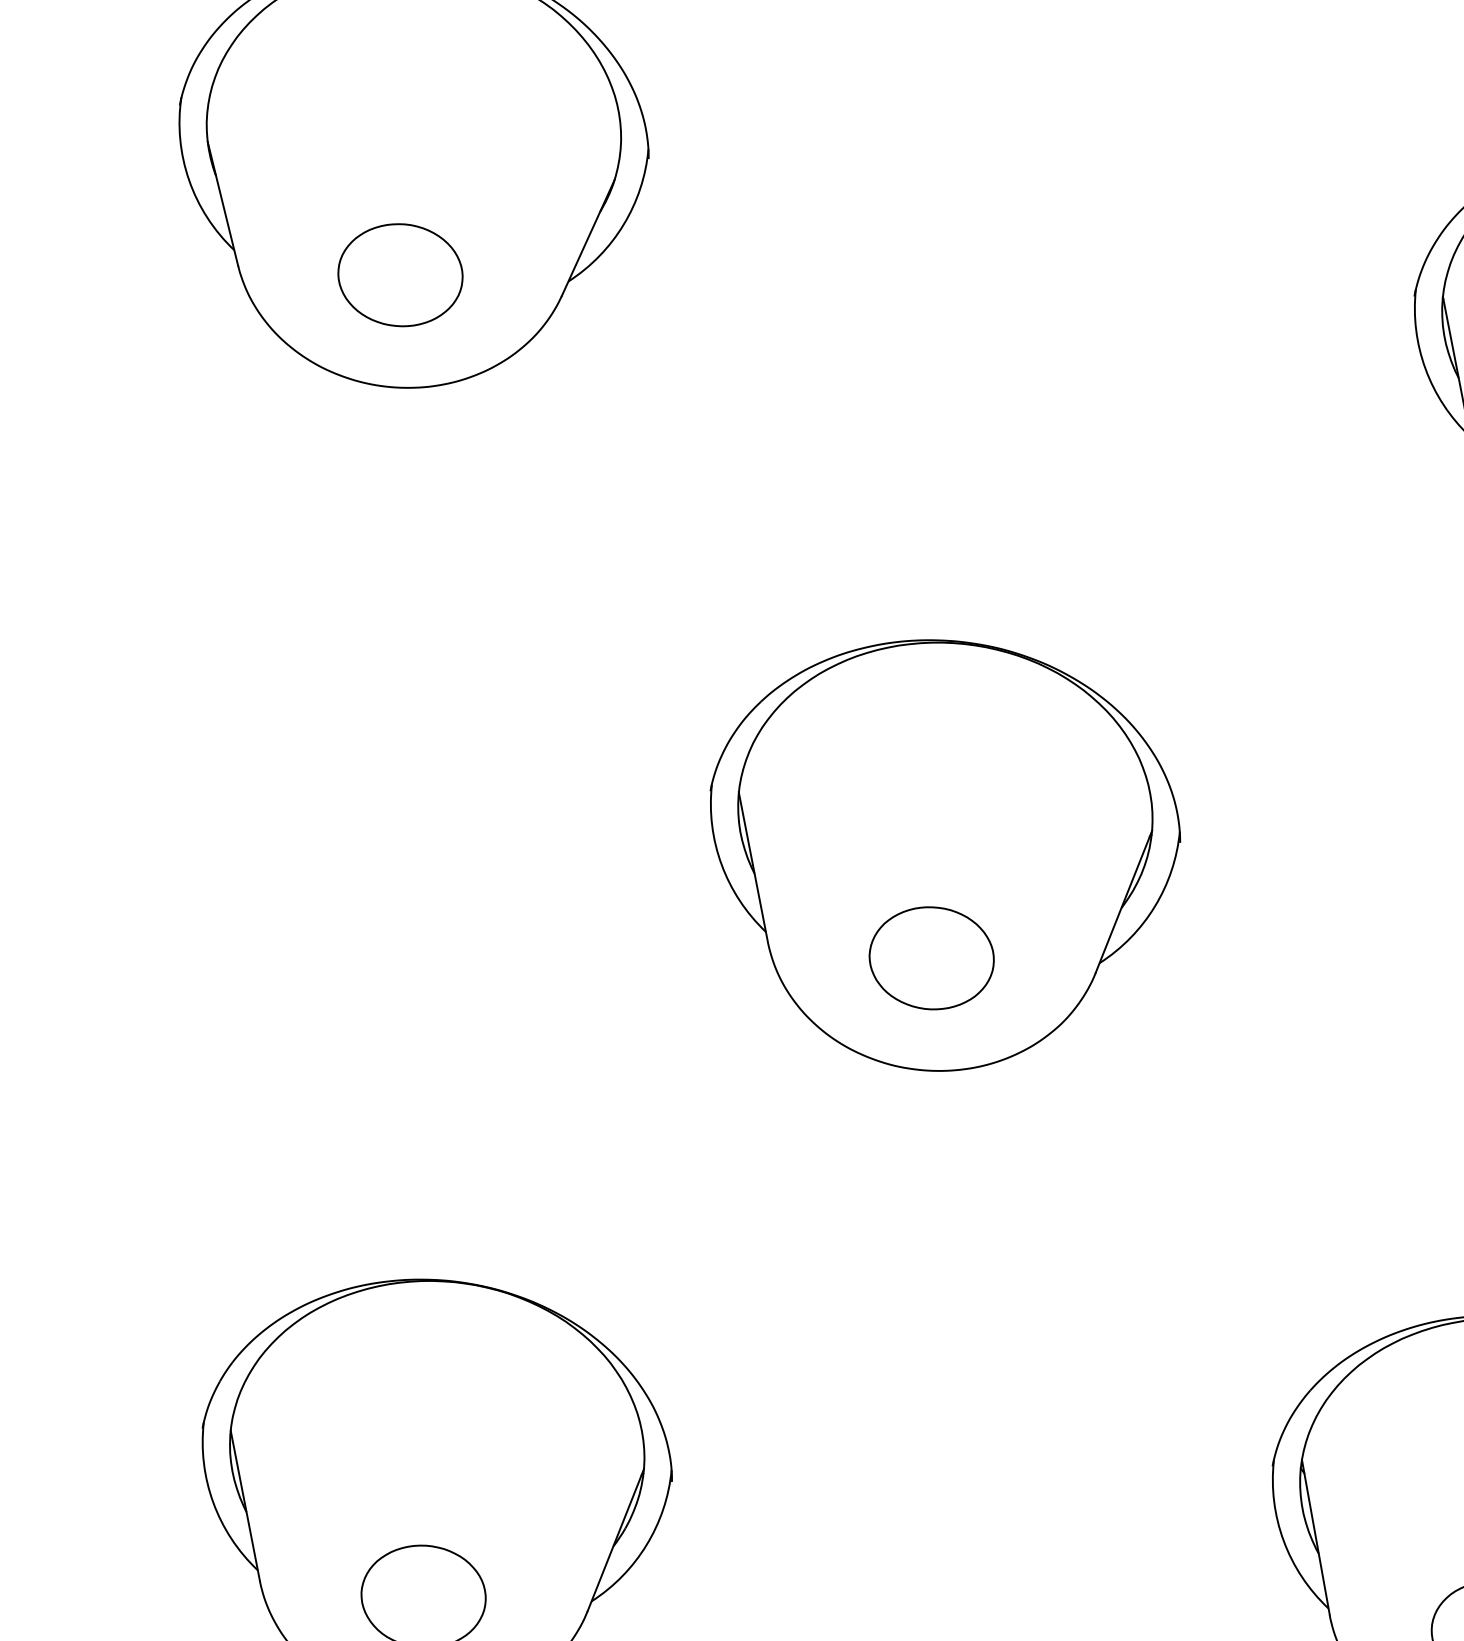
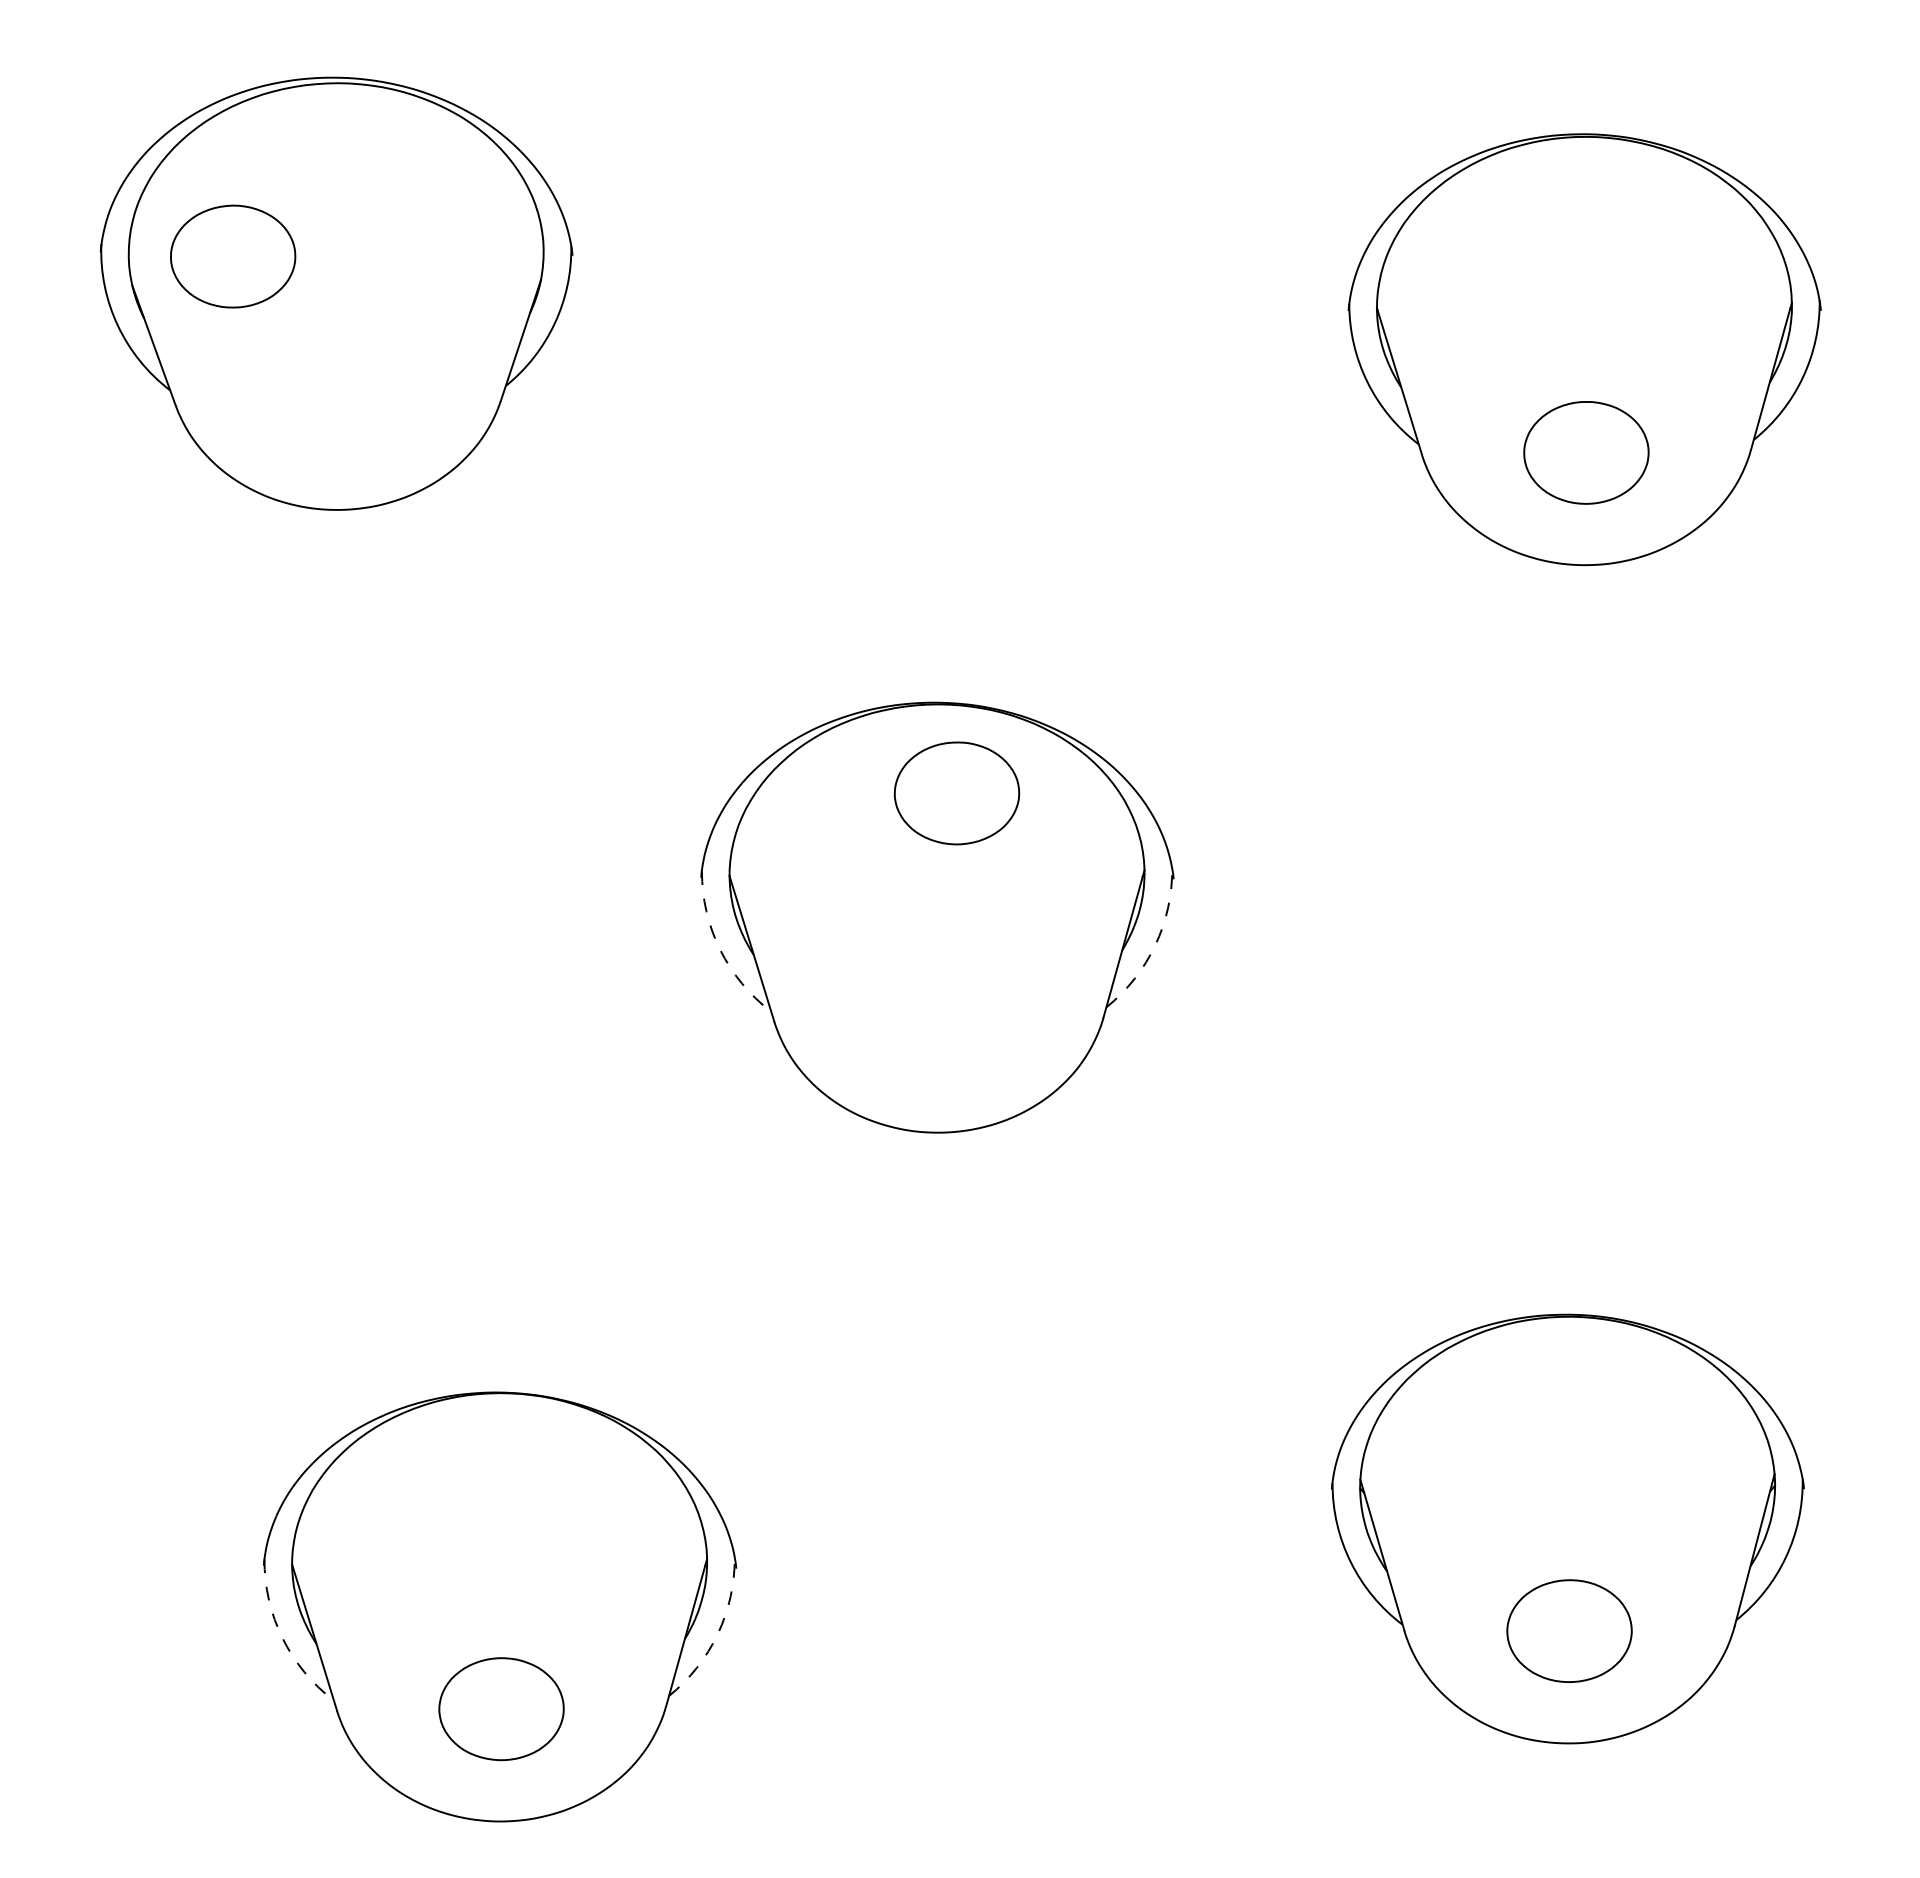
part: (400, 275) -> (233, 256), moved
arc: (722, 864) -> (720, 949), solid -> dashed
arc: (1155, 906) -> (1155, 945), solid -> dashed
part: (932, 958) -> (957, 793), moved
arc: (213, 1503) -> (282, 1638), solid -> dashed
arc: (646, 1545) -> (717, 1634), solid -> dashed

